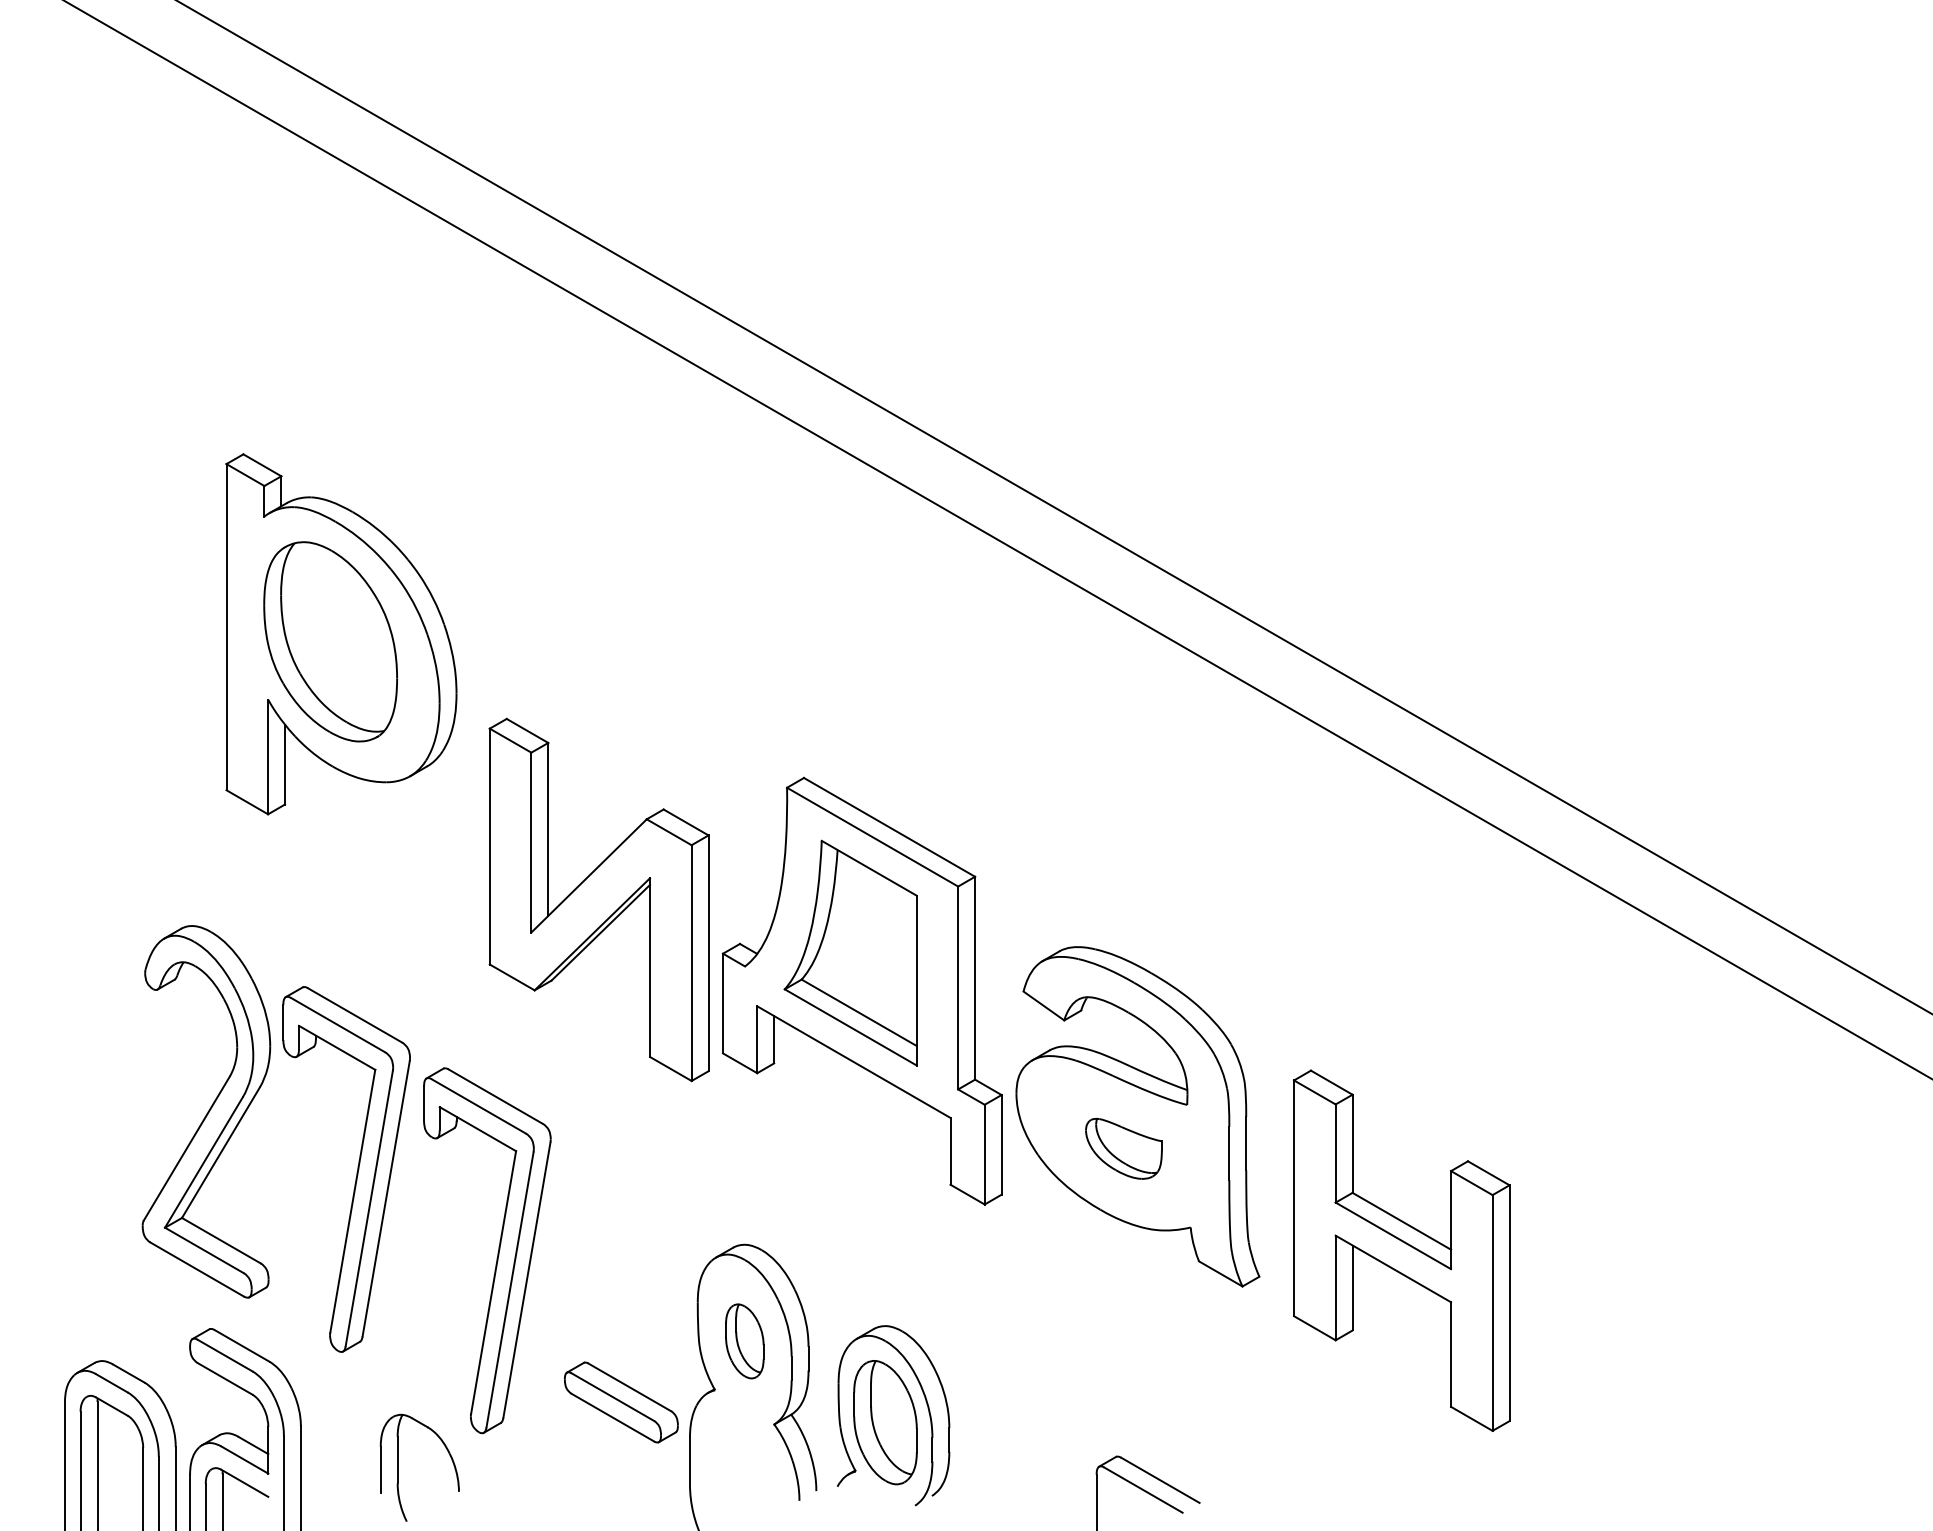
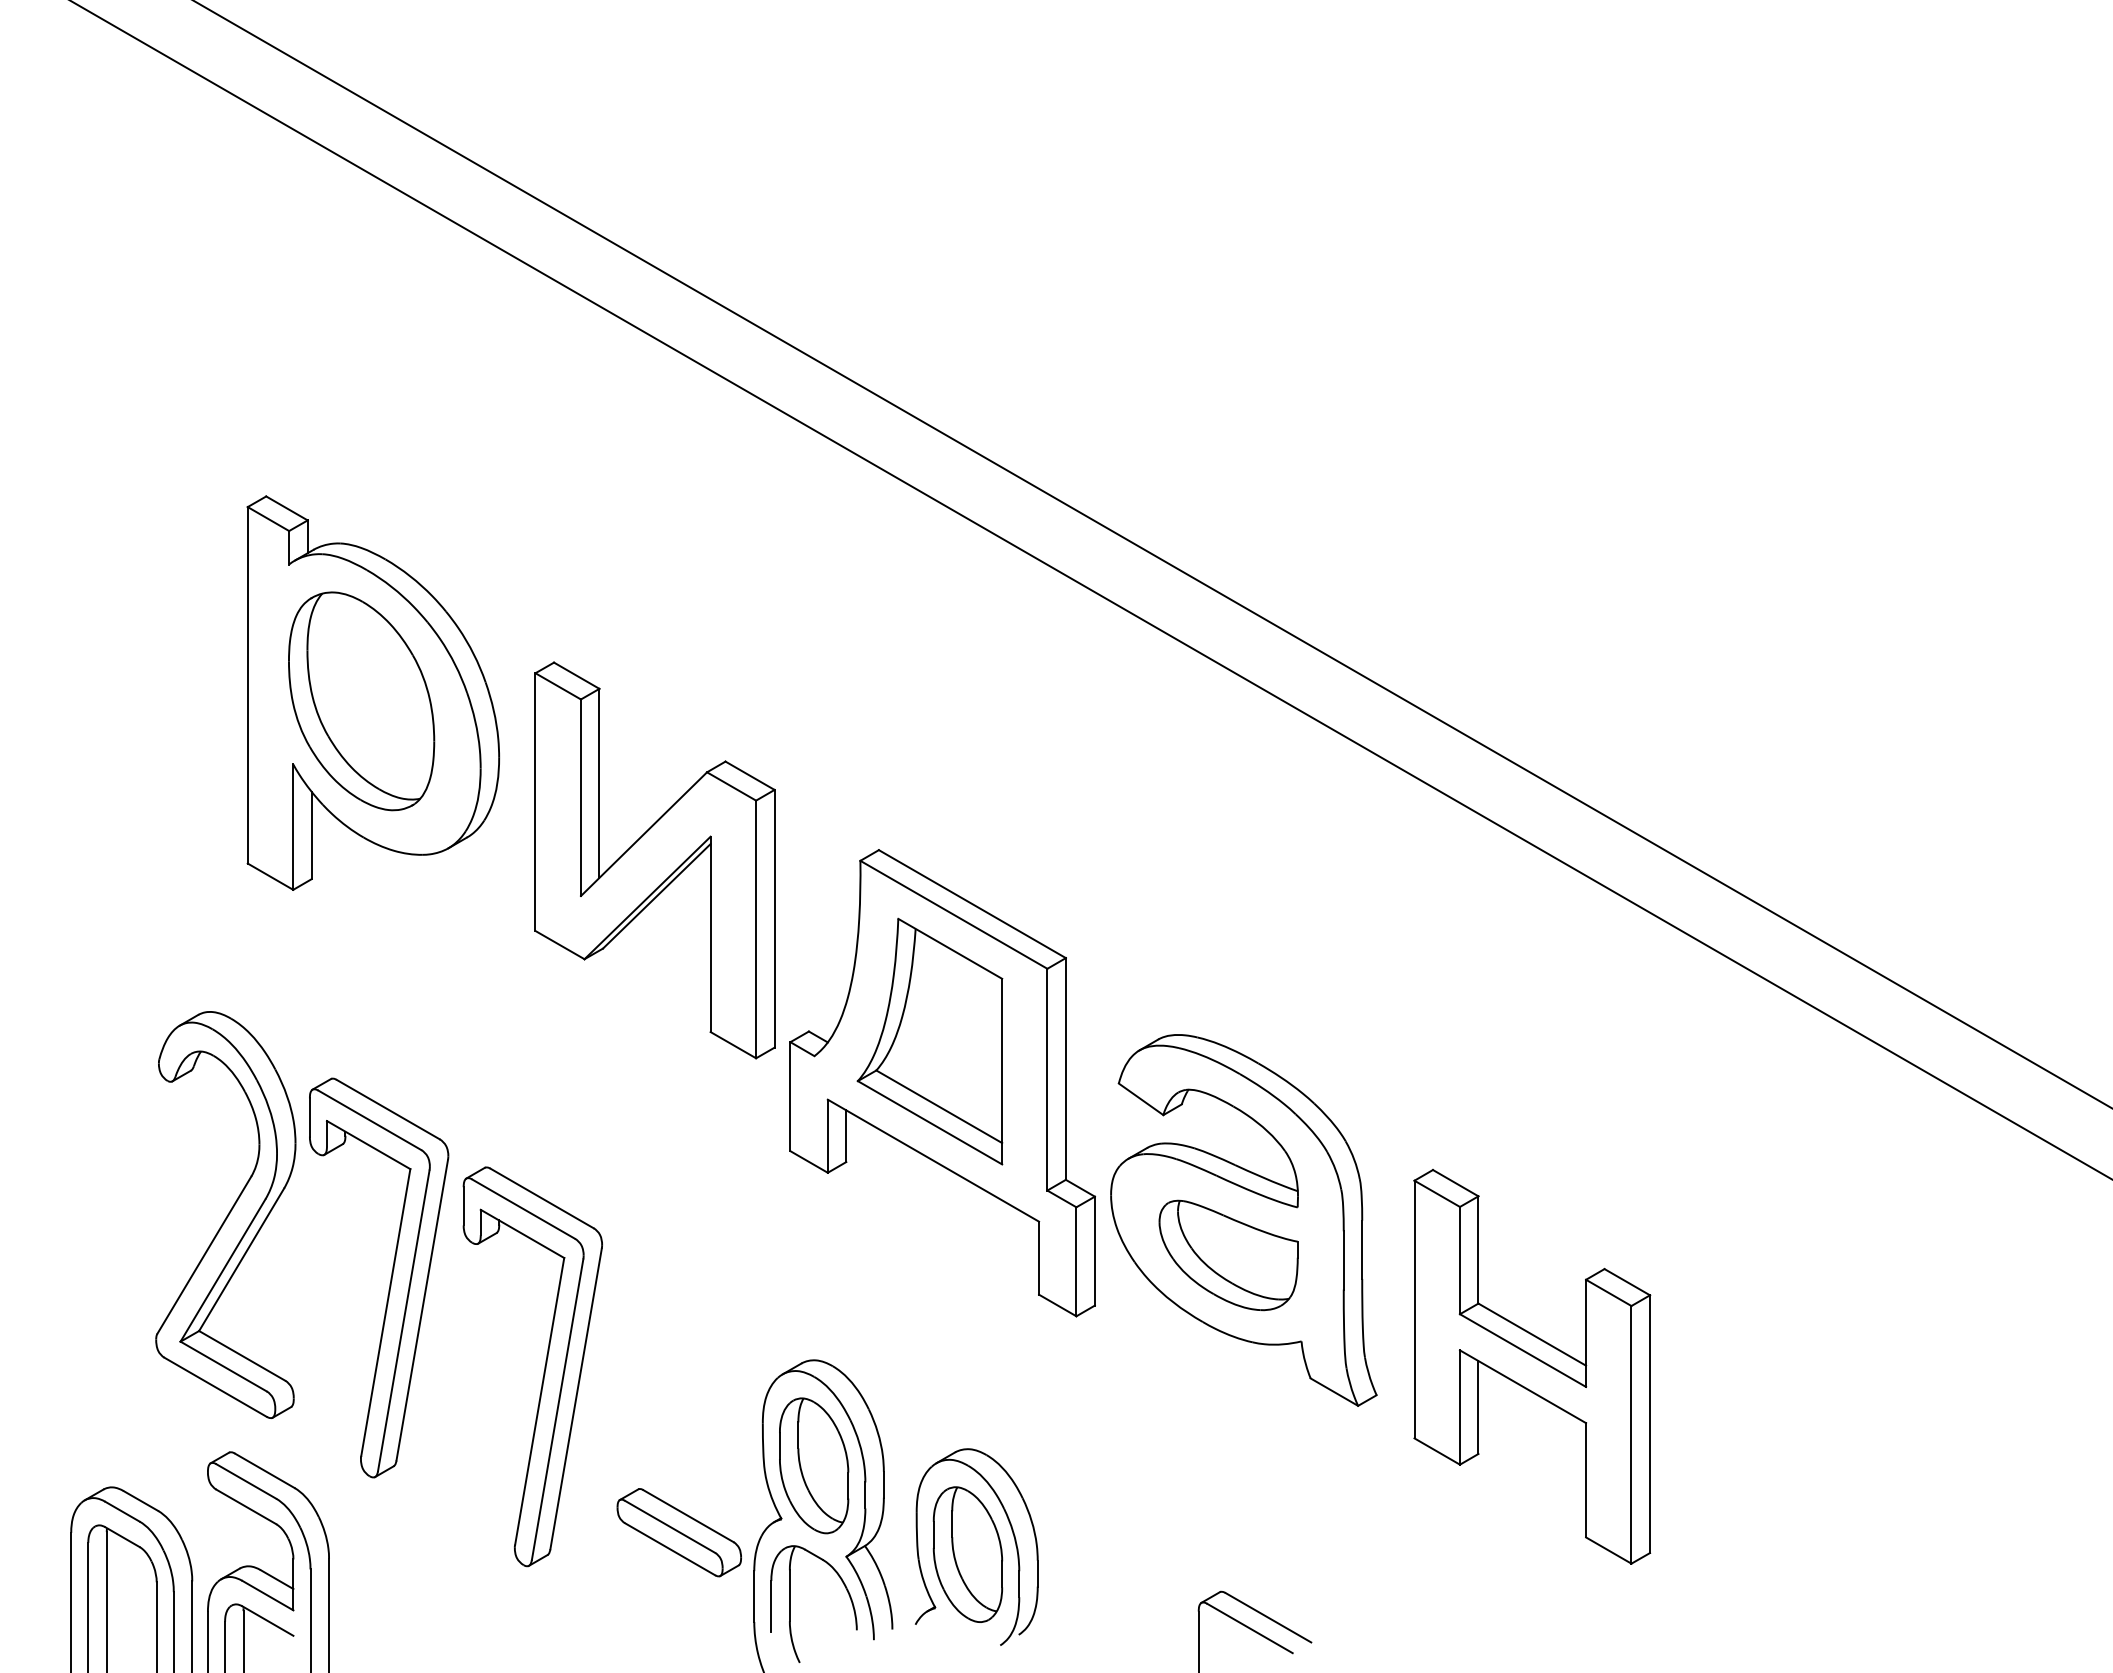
part: (598, 900) -> (654, 860), moved
part: (1123, 1148) -> (1228, 1255), size x1.67
part: (745, 1341) -> (814, 1465), size x1.67
part: (398, 1468) -> (790, 1604), moved

